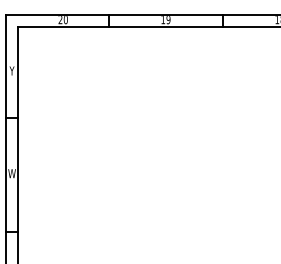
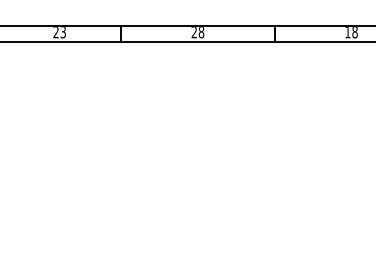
text: (65, 20) -> (62, 33), 20 -> 23
text: (165, 20) -> (197, 33), 19 -> 28

